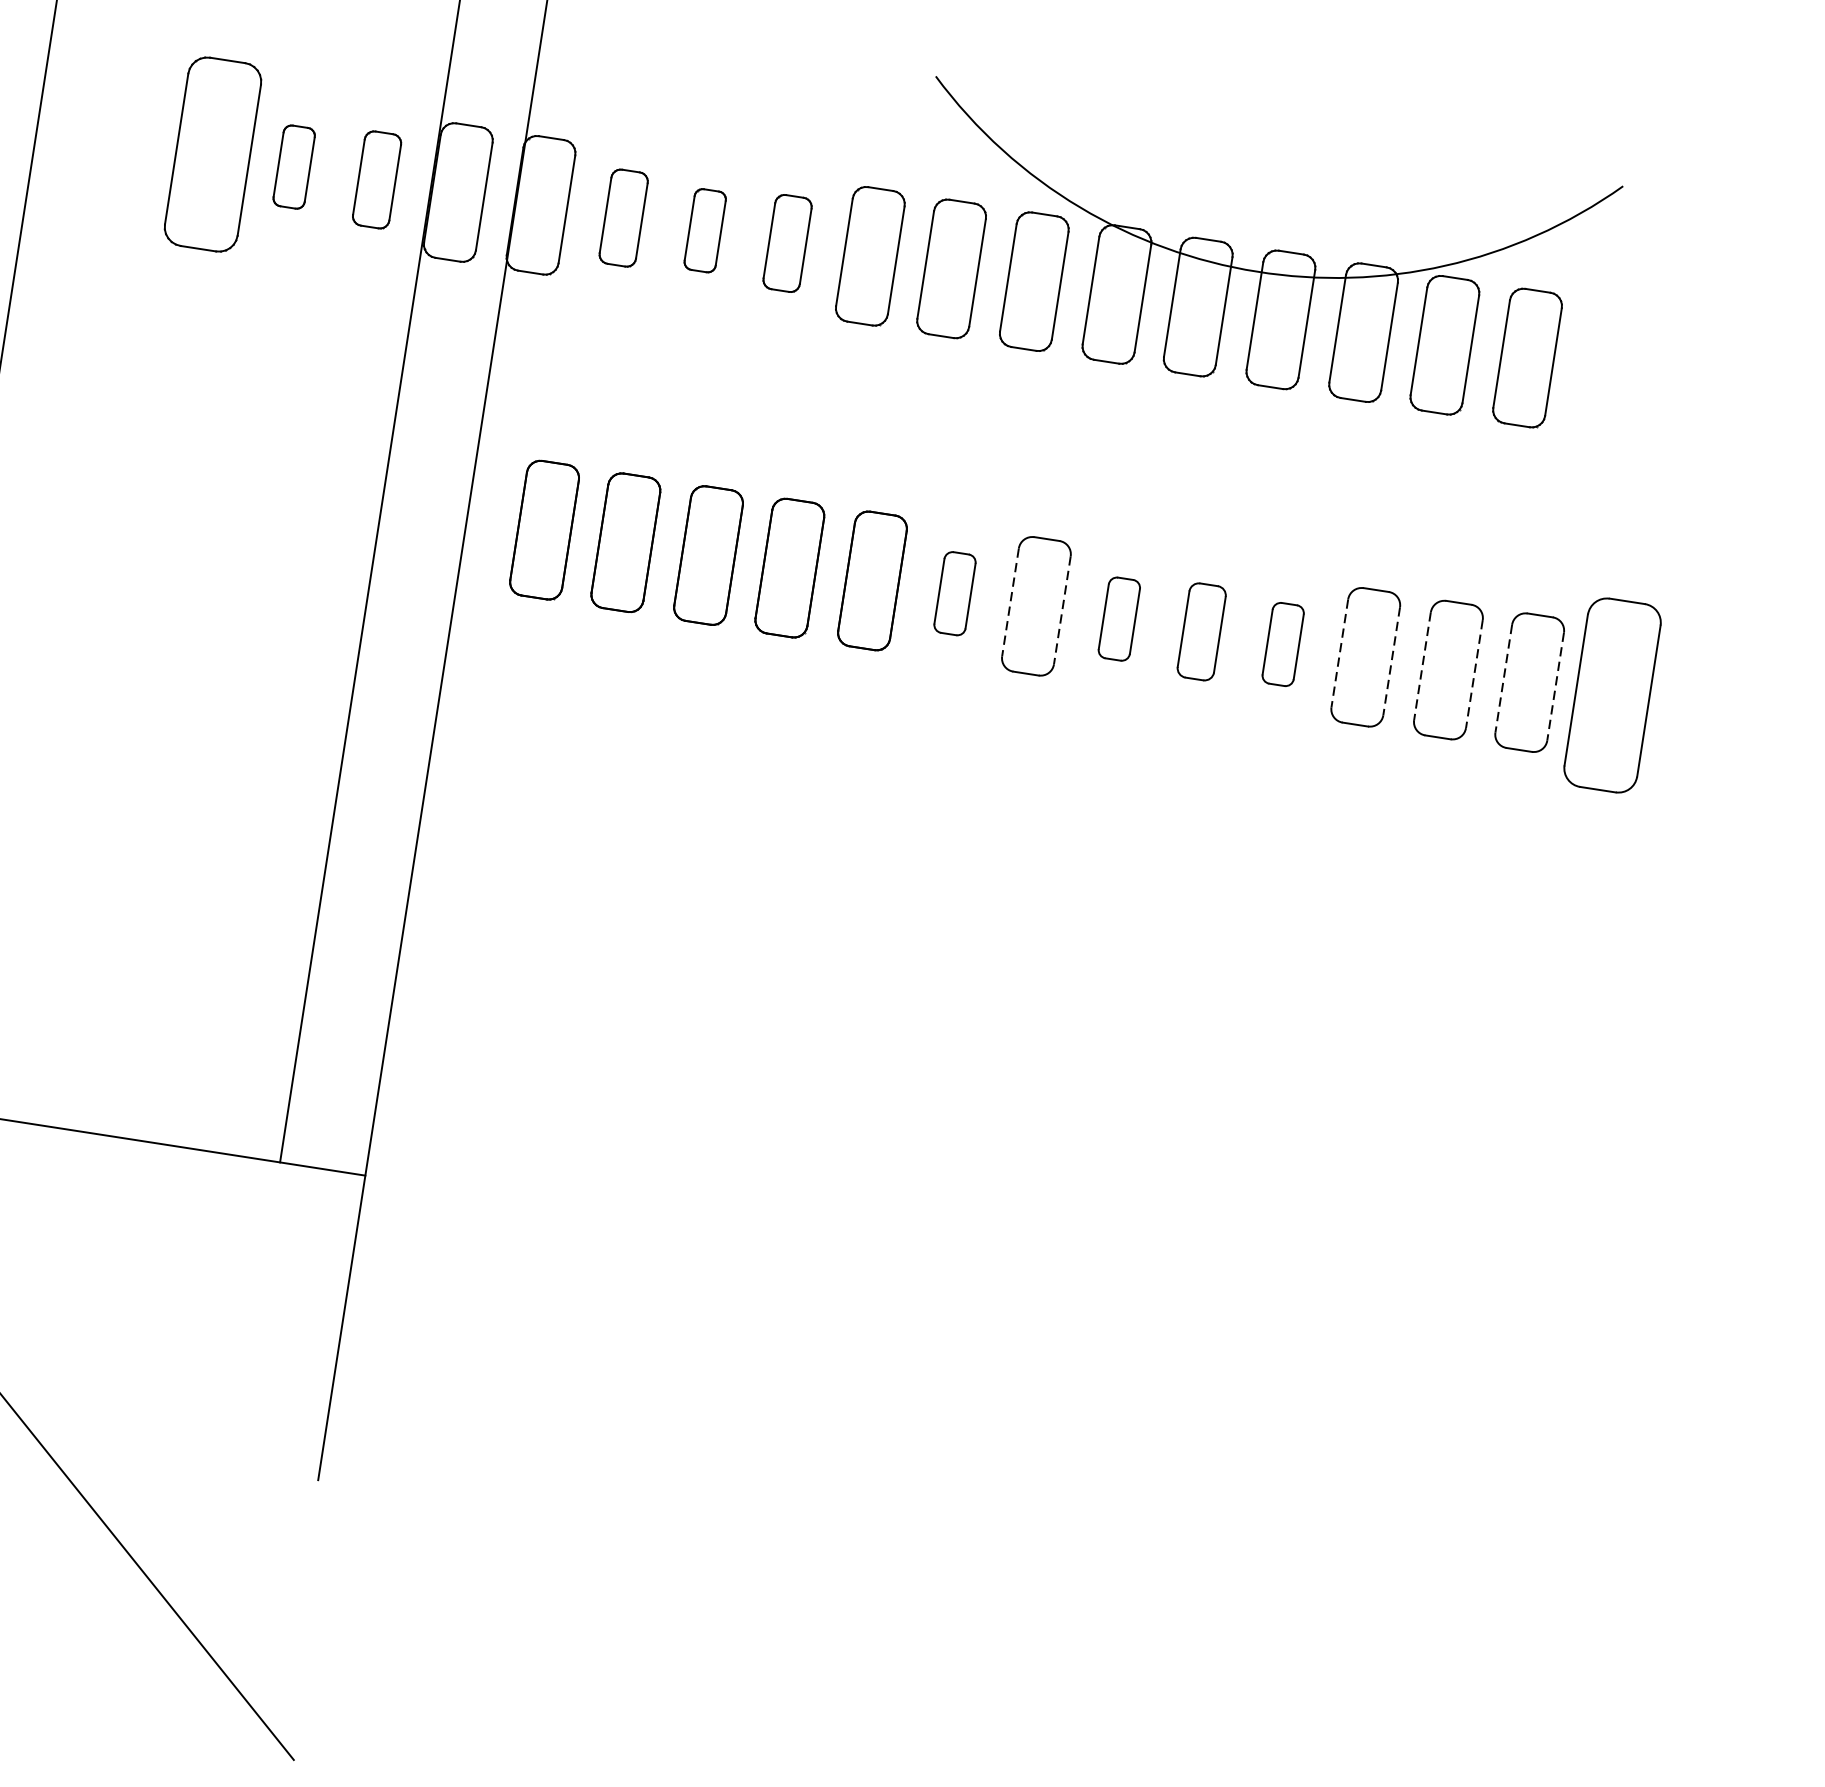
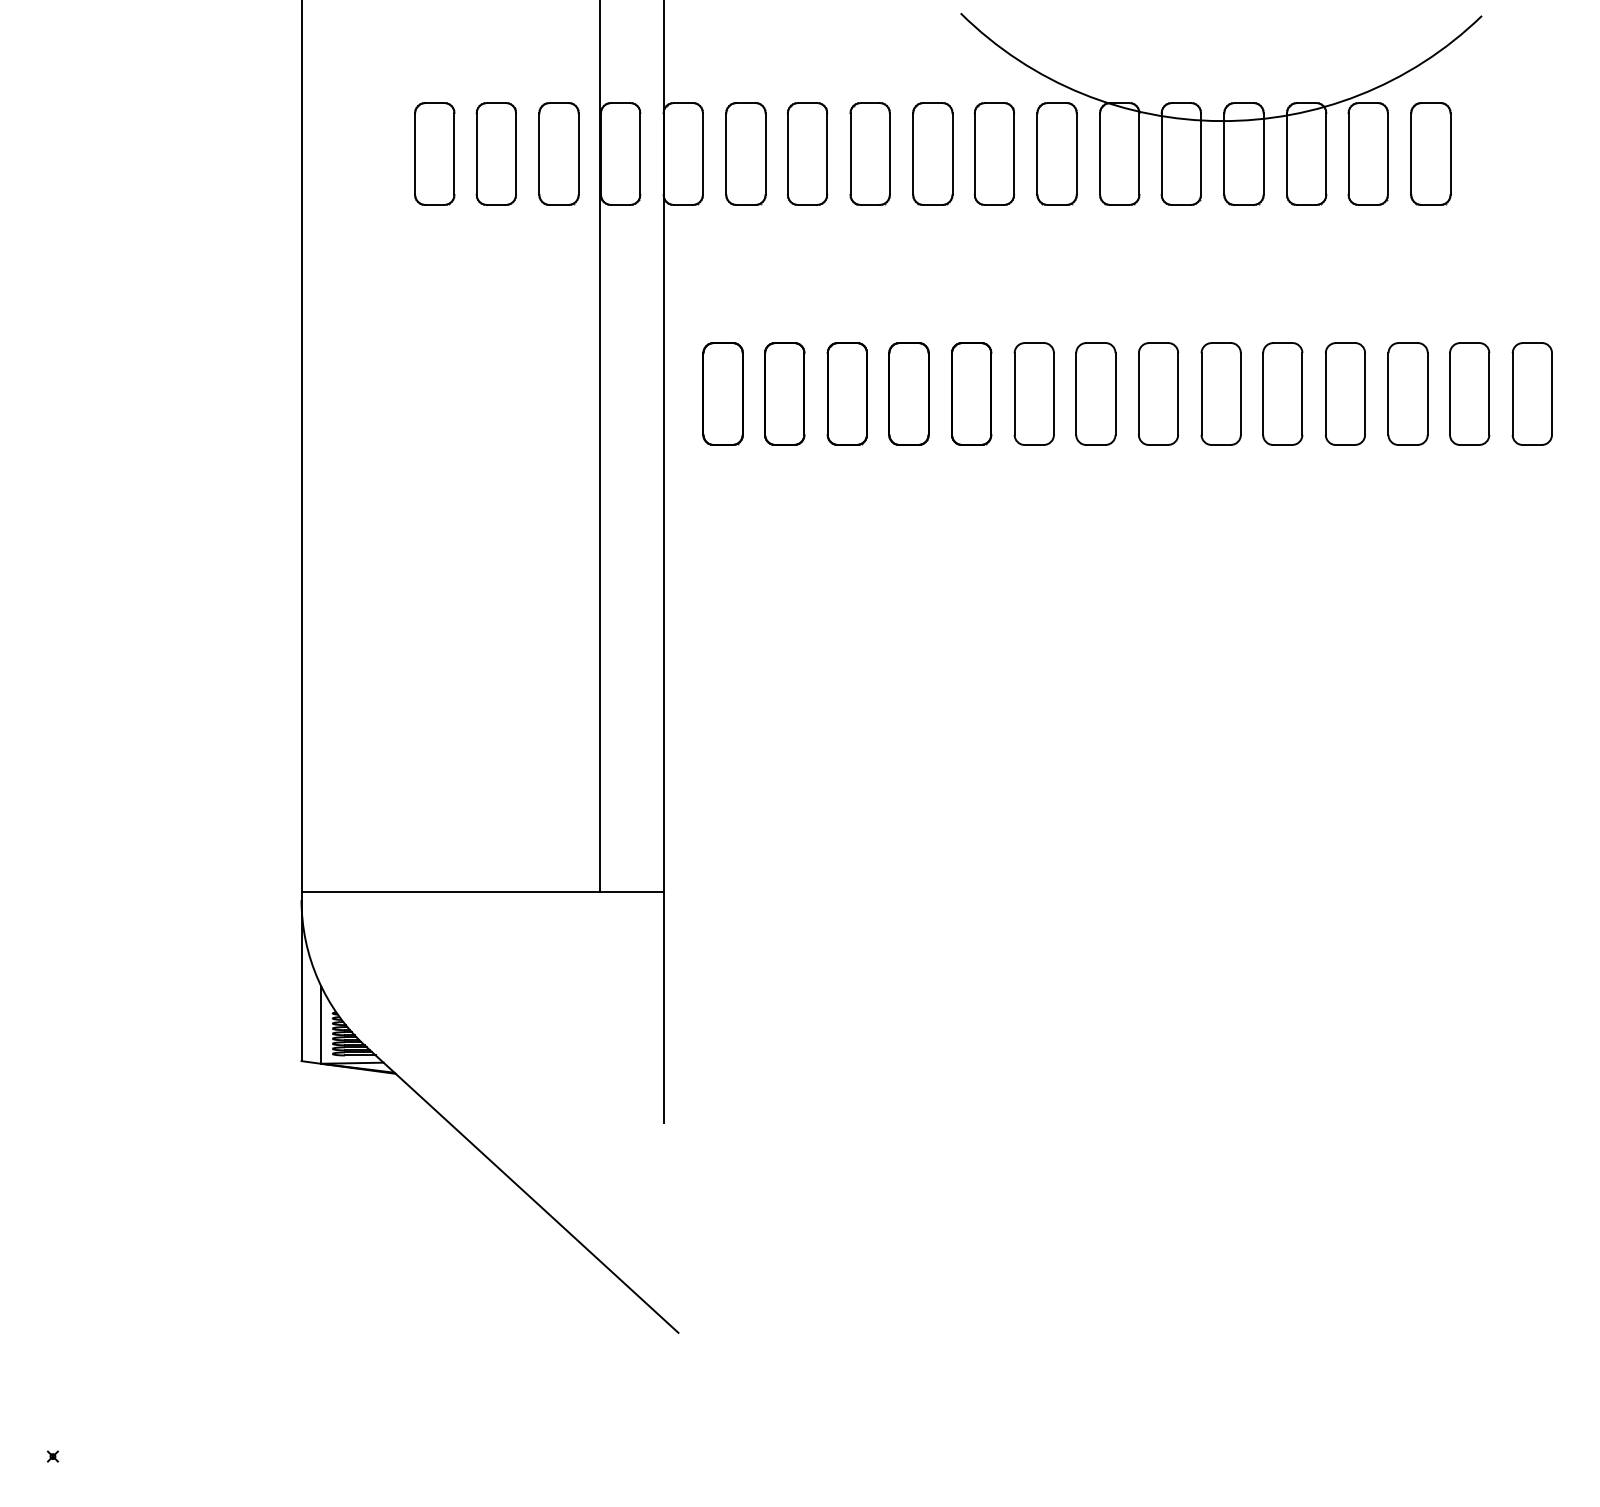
part: (212, 153) -> (434, 153), size x0.71
part: (293, 166) -> (495, 153), size x1.67
part: (376, 179) -> (558, 153), size x1.43
part: (623, 217) -> (745, 153), size x1.43
part: (705, 230) -> (807, 153), size x1.67
part: (786, 242) -> (869, 153), size x1.43
part: (954, 592) -> (1033, 393), size x1.67
line: (1010, 603) -> (1076, 394), dashed -> solid
line: (1062, 610) -> (1115, 394), dashed -> solid
part: (1119, 618) -> (1158, 393), size x1.67
part: (1201, 631) -> (1220, 393), size x1.43
part: (1282, 643) -> (1282, 393), size x1.67
line: (1339, 653) -> (1325, 394), dashed -> solid
line: (1392, 662) -> (1365, 394), dashed -> solid
line: (1422, 666) -> (1388, 394), dashed -> solid
line: (1473, 674) -> (1427, 394), dashed -> solid
line: (1504, 679) -> (1450, 394), dashed -> solid
line: (1555, 687) -> (1489, 394), dashed -> solid
part: (1611, 694) -> (1531, 393), size x0.71

